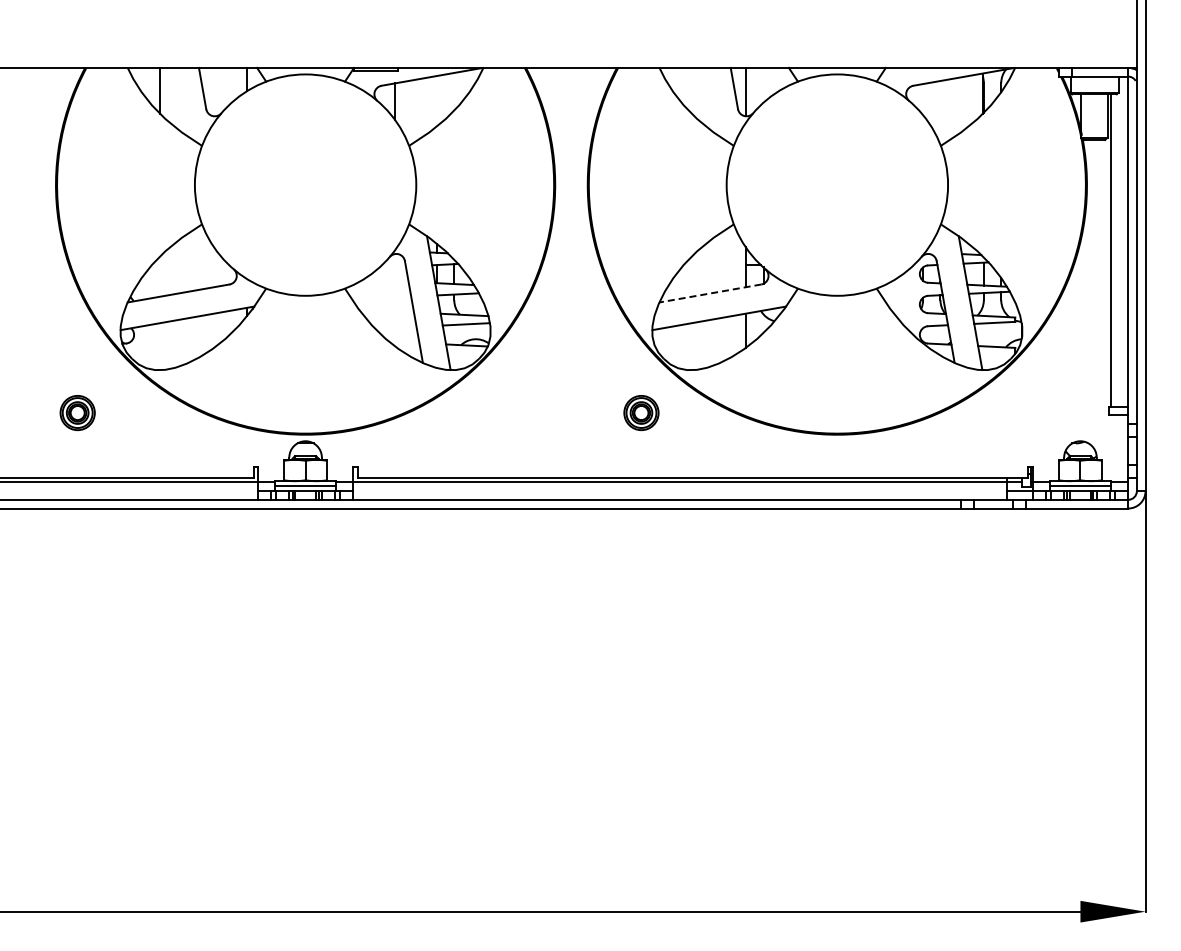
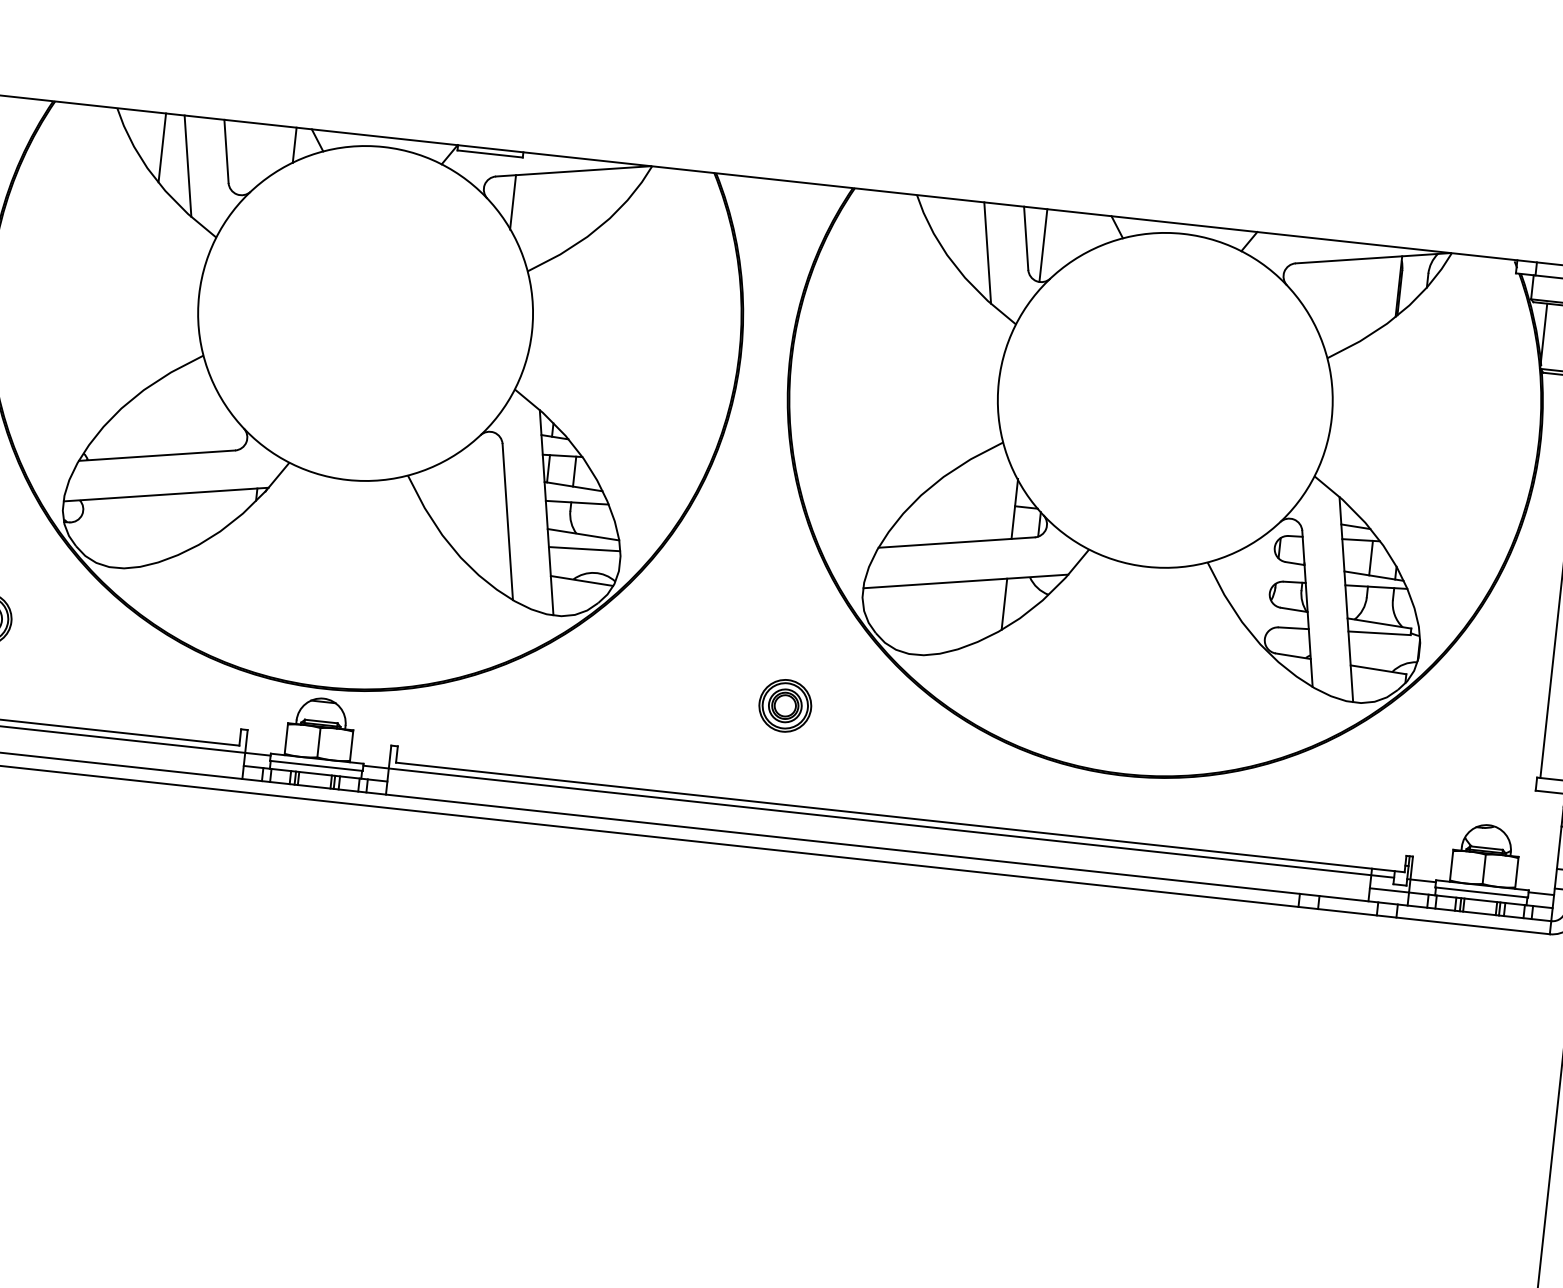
line: (178, 100) -> (188, 165), added
line: (709, 100) -> (986, 252), added
line: (710, 293) -> (956, 542), dashed -> solid
part: (641, 413) -> (785, 706), moved

